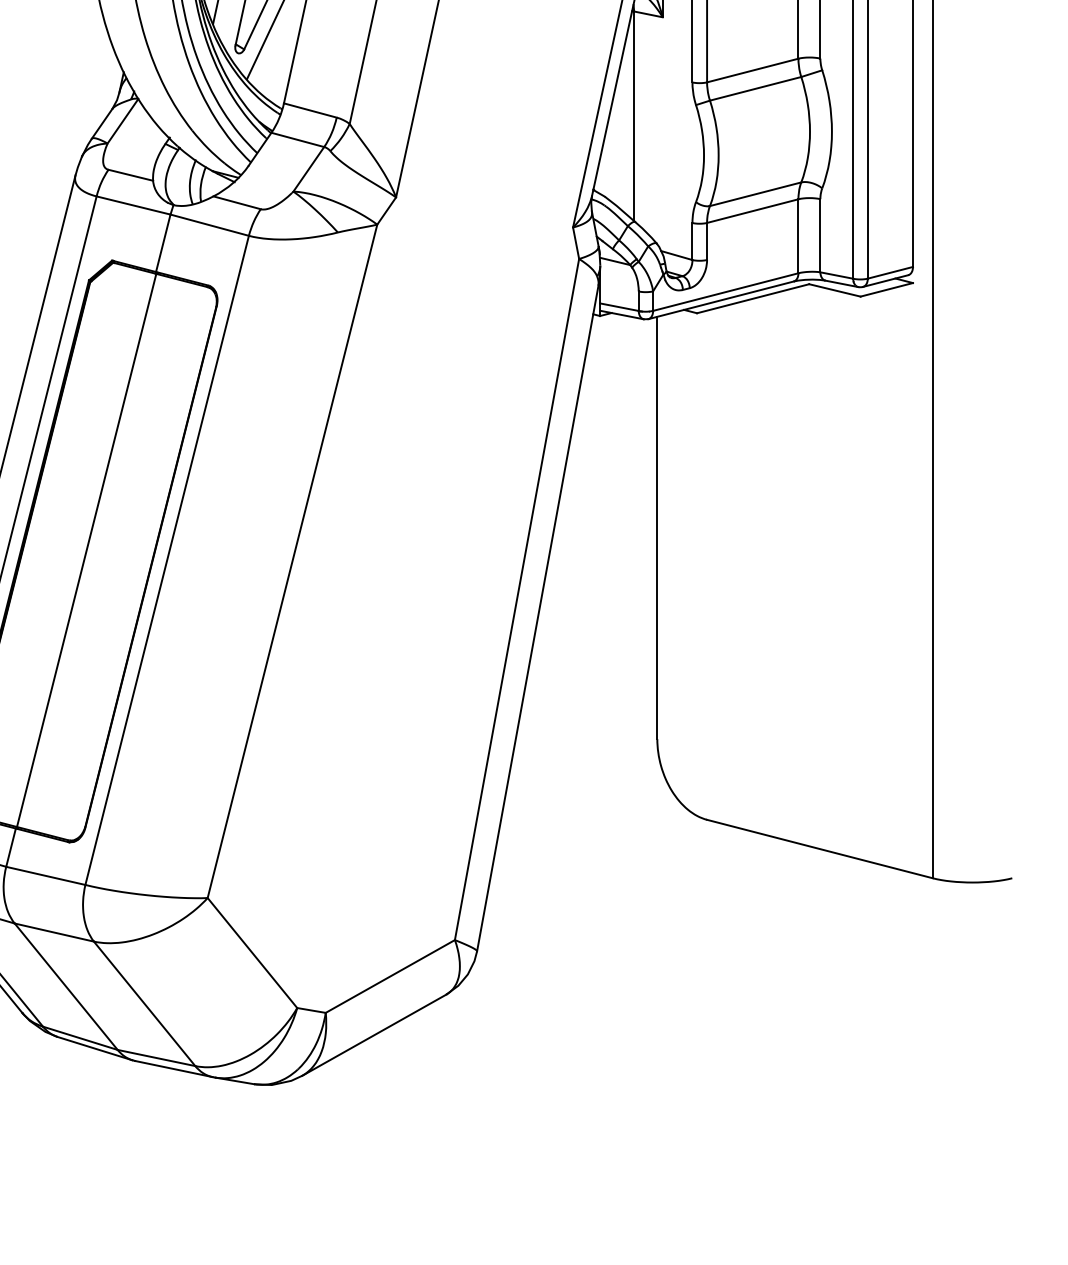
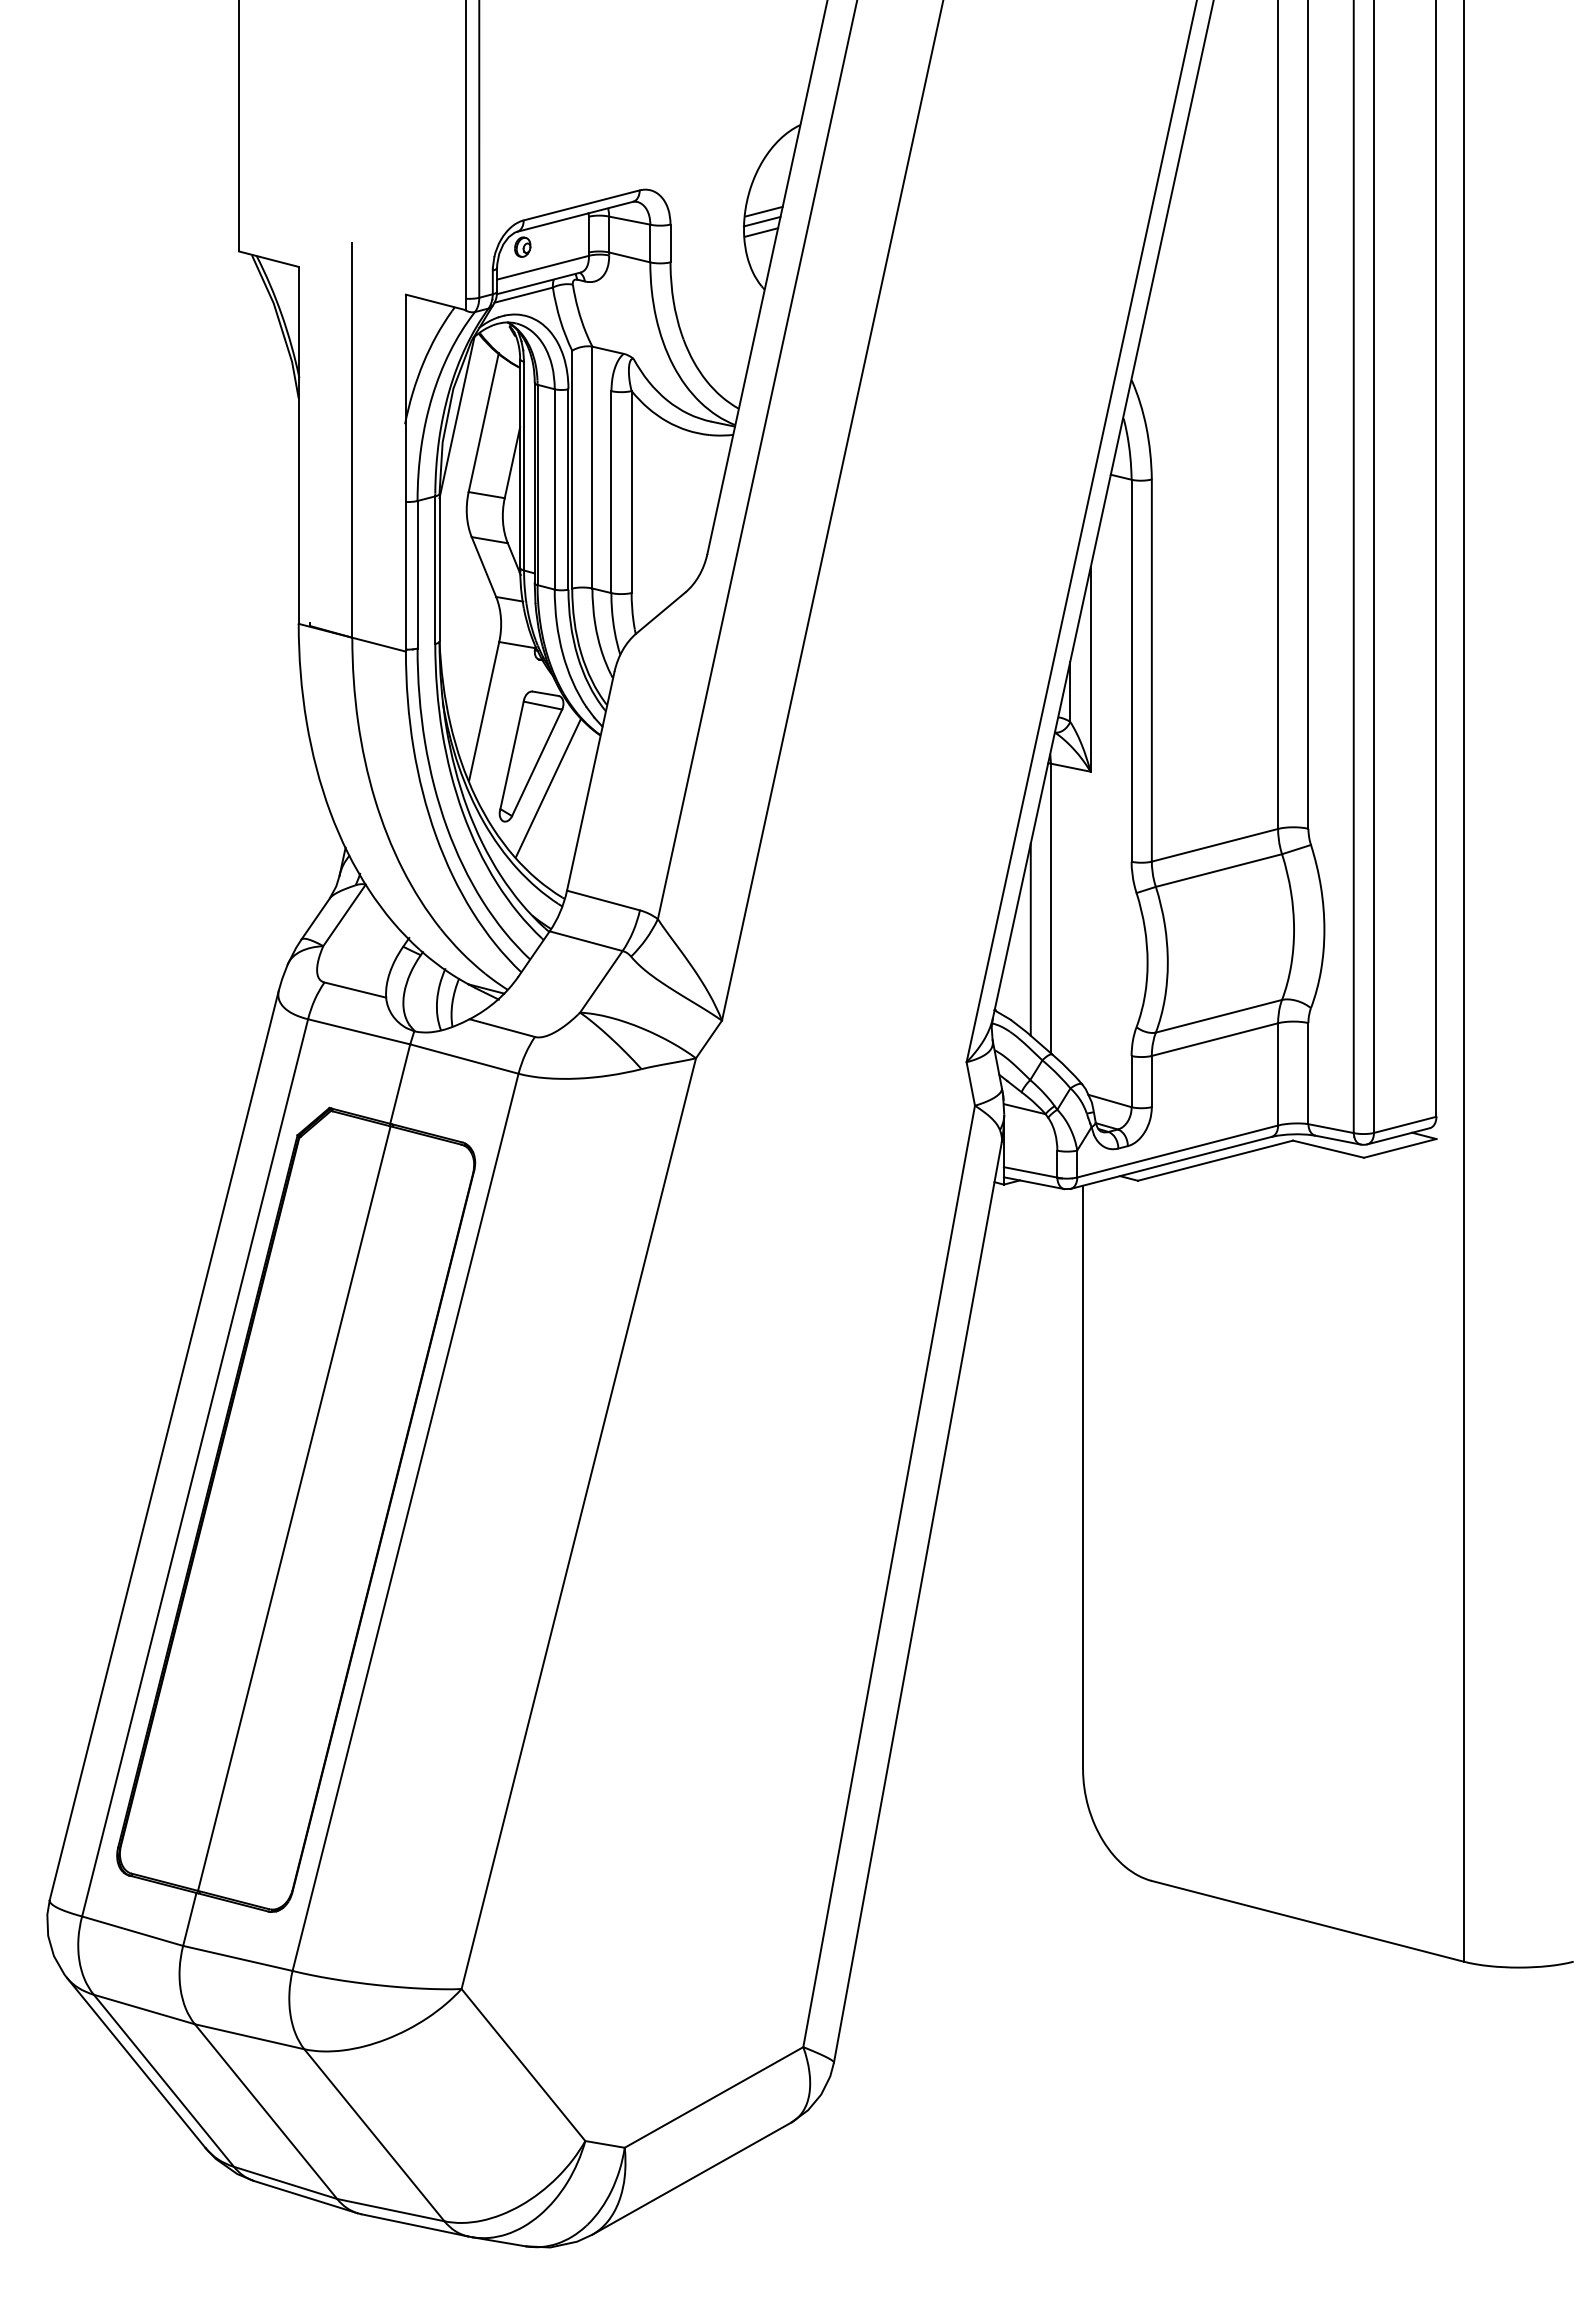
line: (619, 138) -> (1030, 939), added

